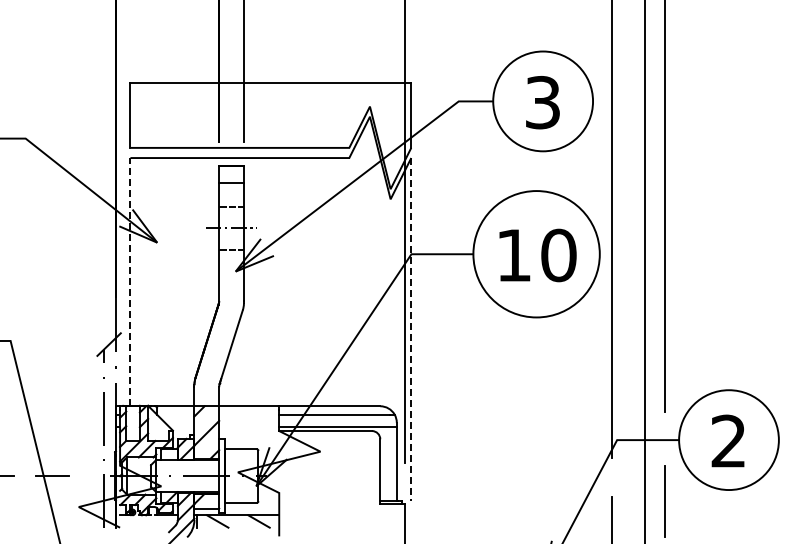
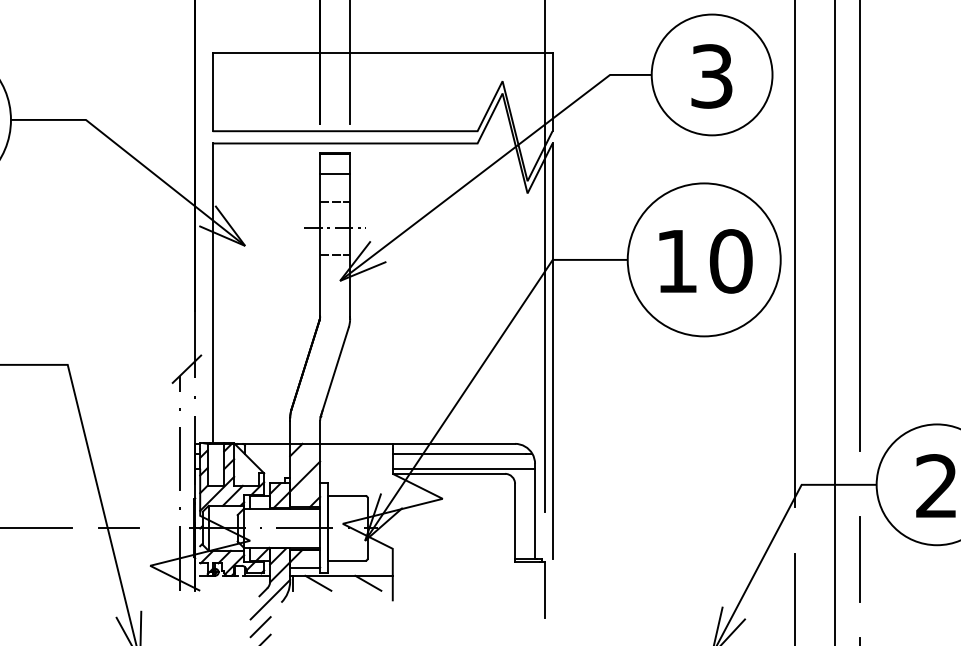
line: (130, 281) -> (212, 292), dashed -> solid
line: (411, 329) -> (552, 350), dashed -> solid

